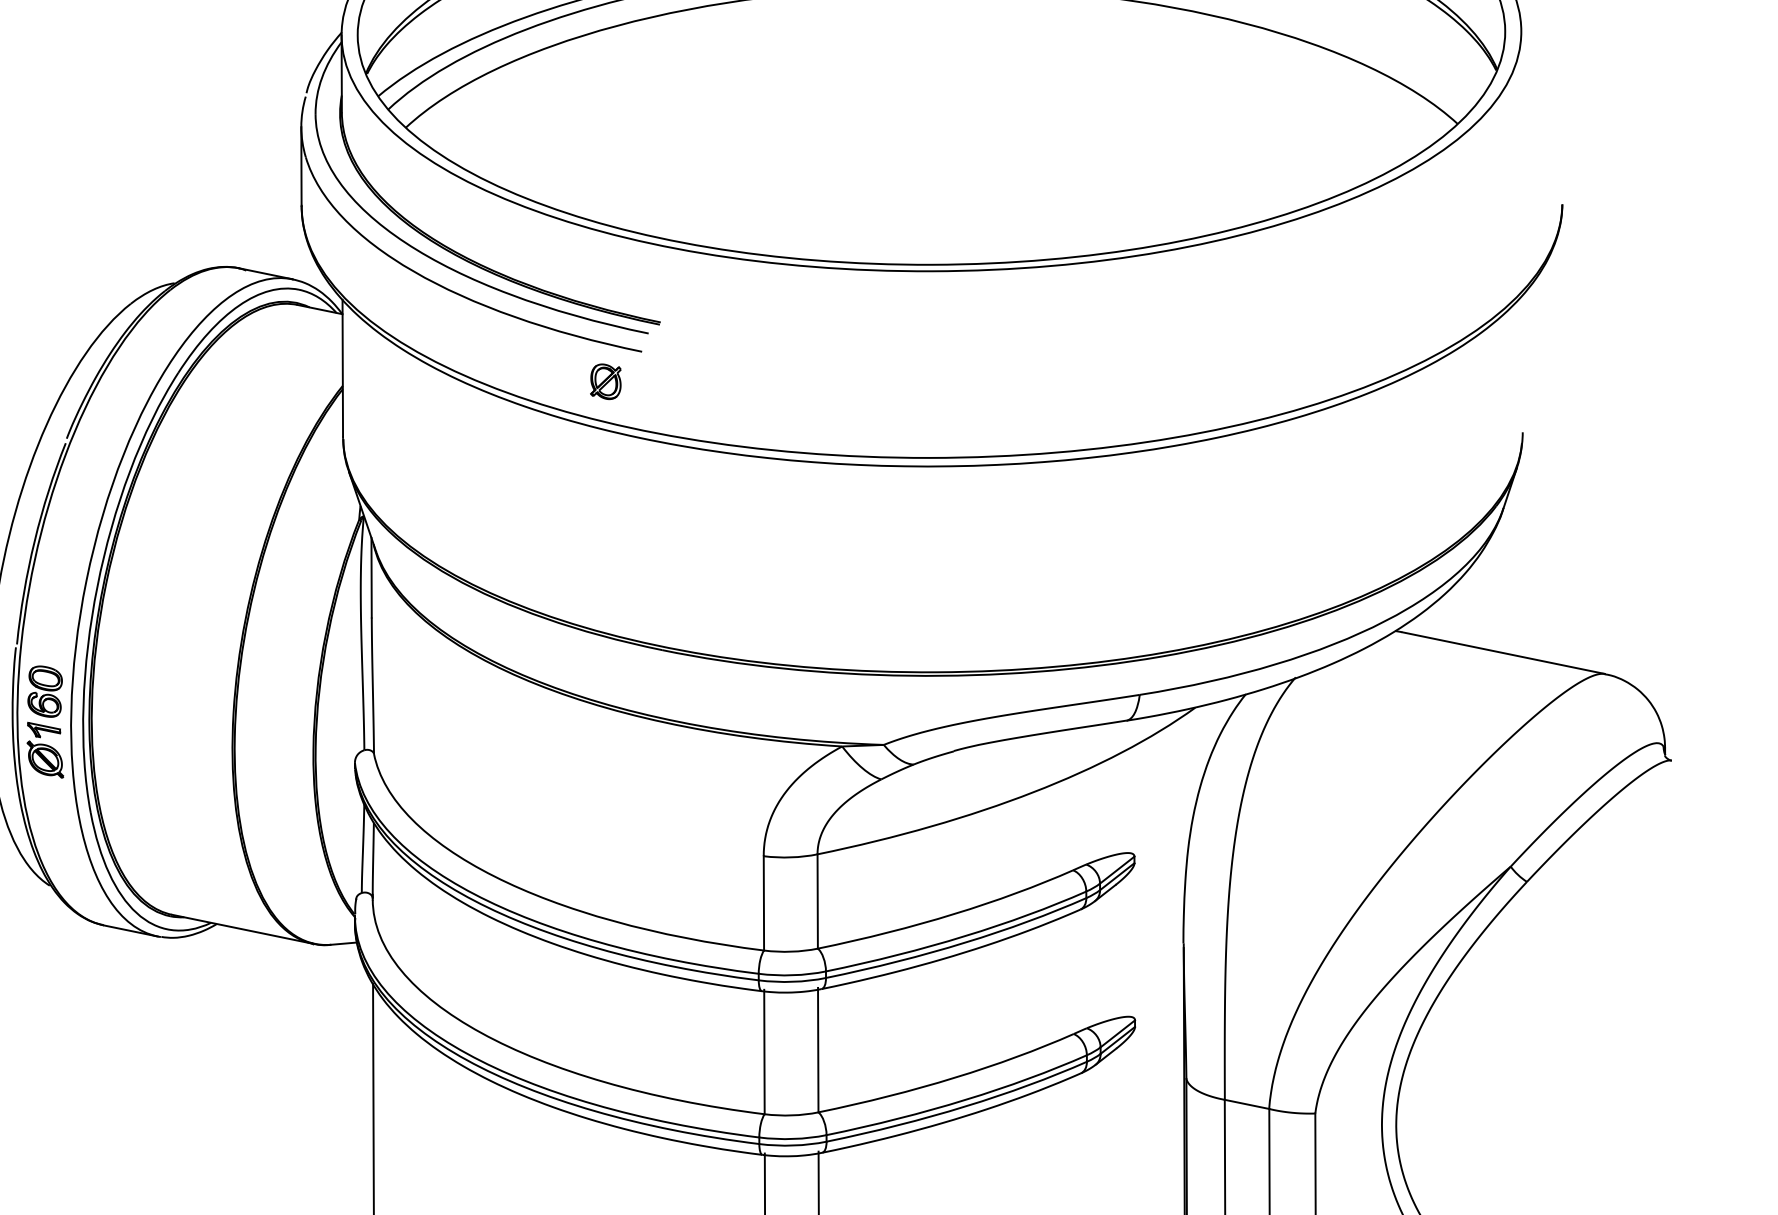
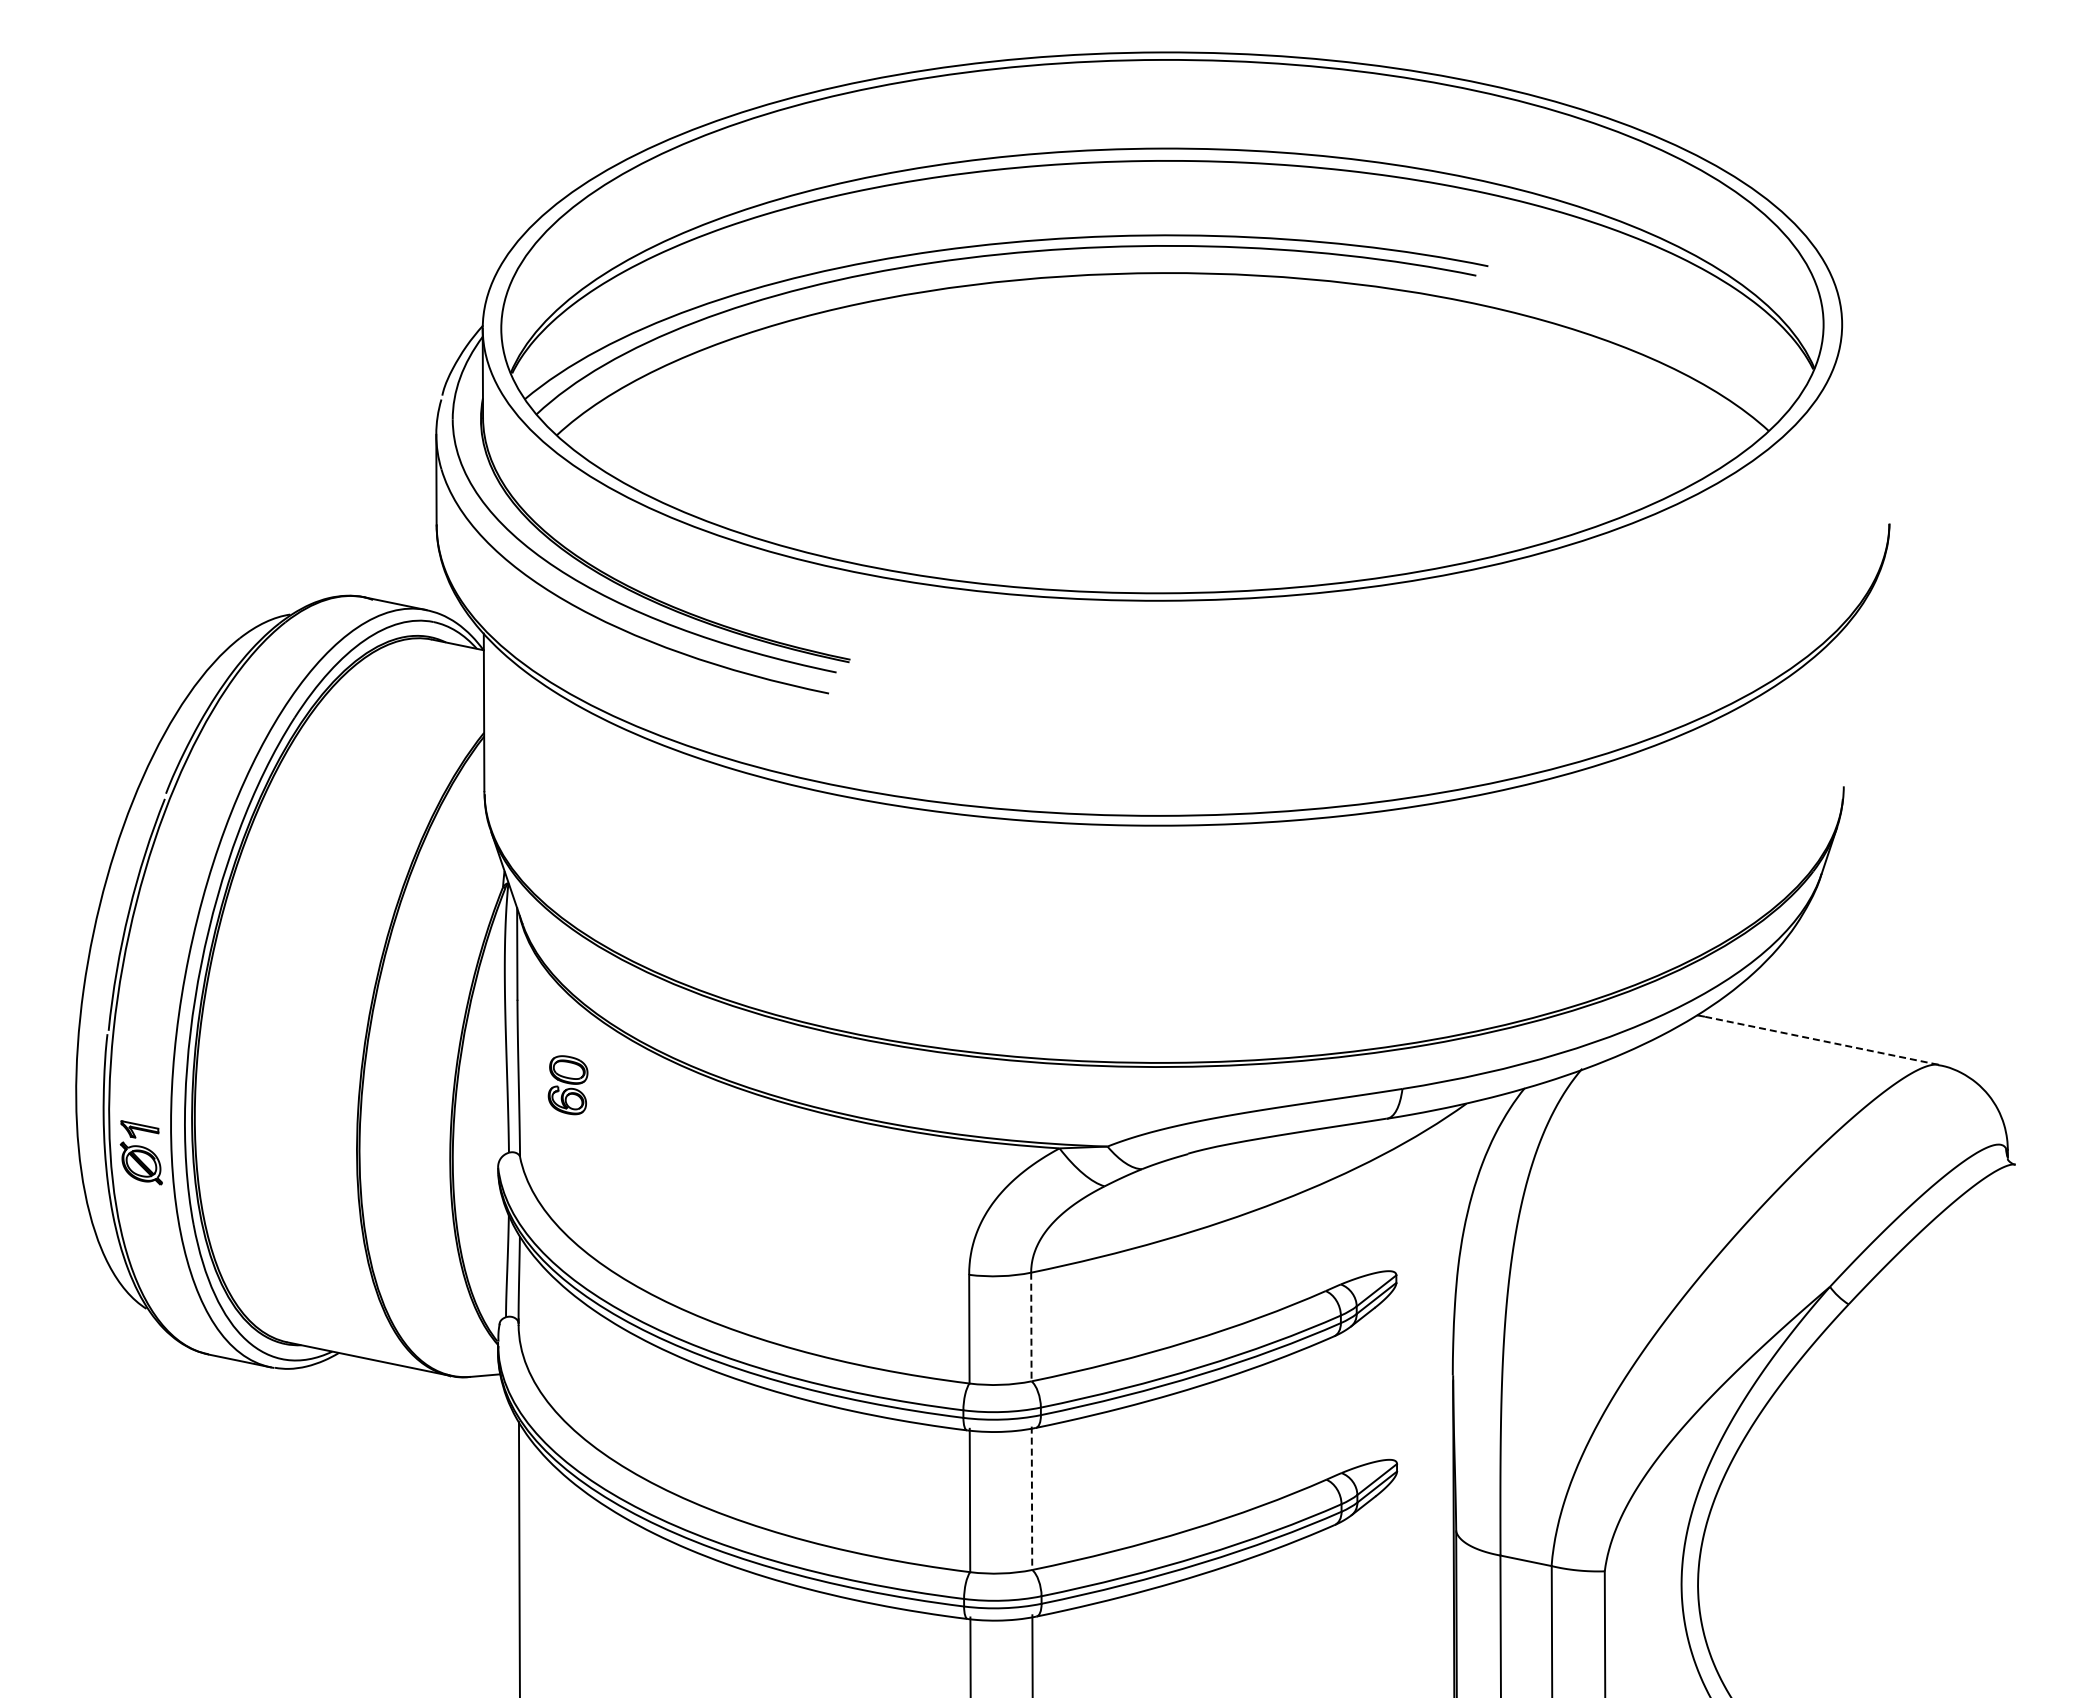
part: (606, 382) -> (787, 728), removed
line: (1503, 652) -> (1821, 1040), solid -> dashed
part: (44, 691) -> (567, 1085), moved
line: (817, 901) -> (1031, 1327), solid -> dashed
line: (817, 1050) -> (1031, 1498), solid -> dashed

